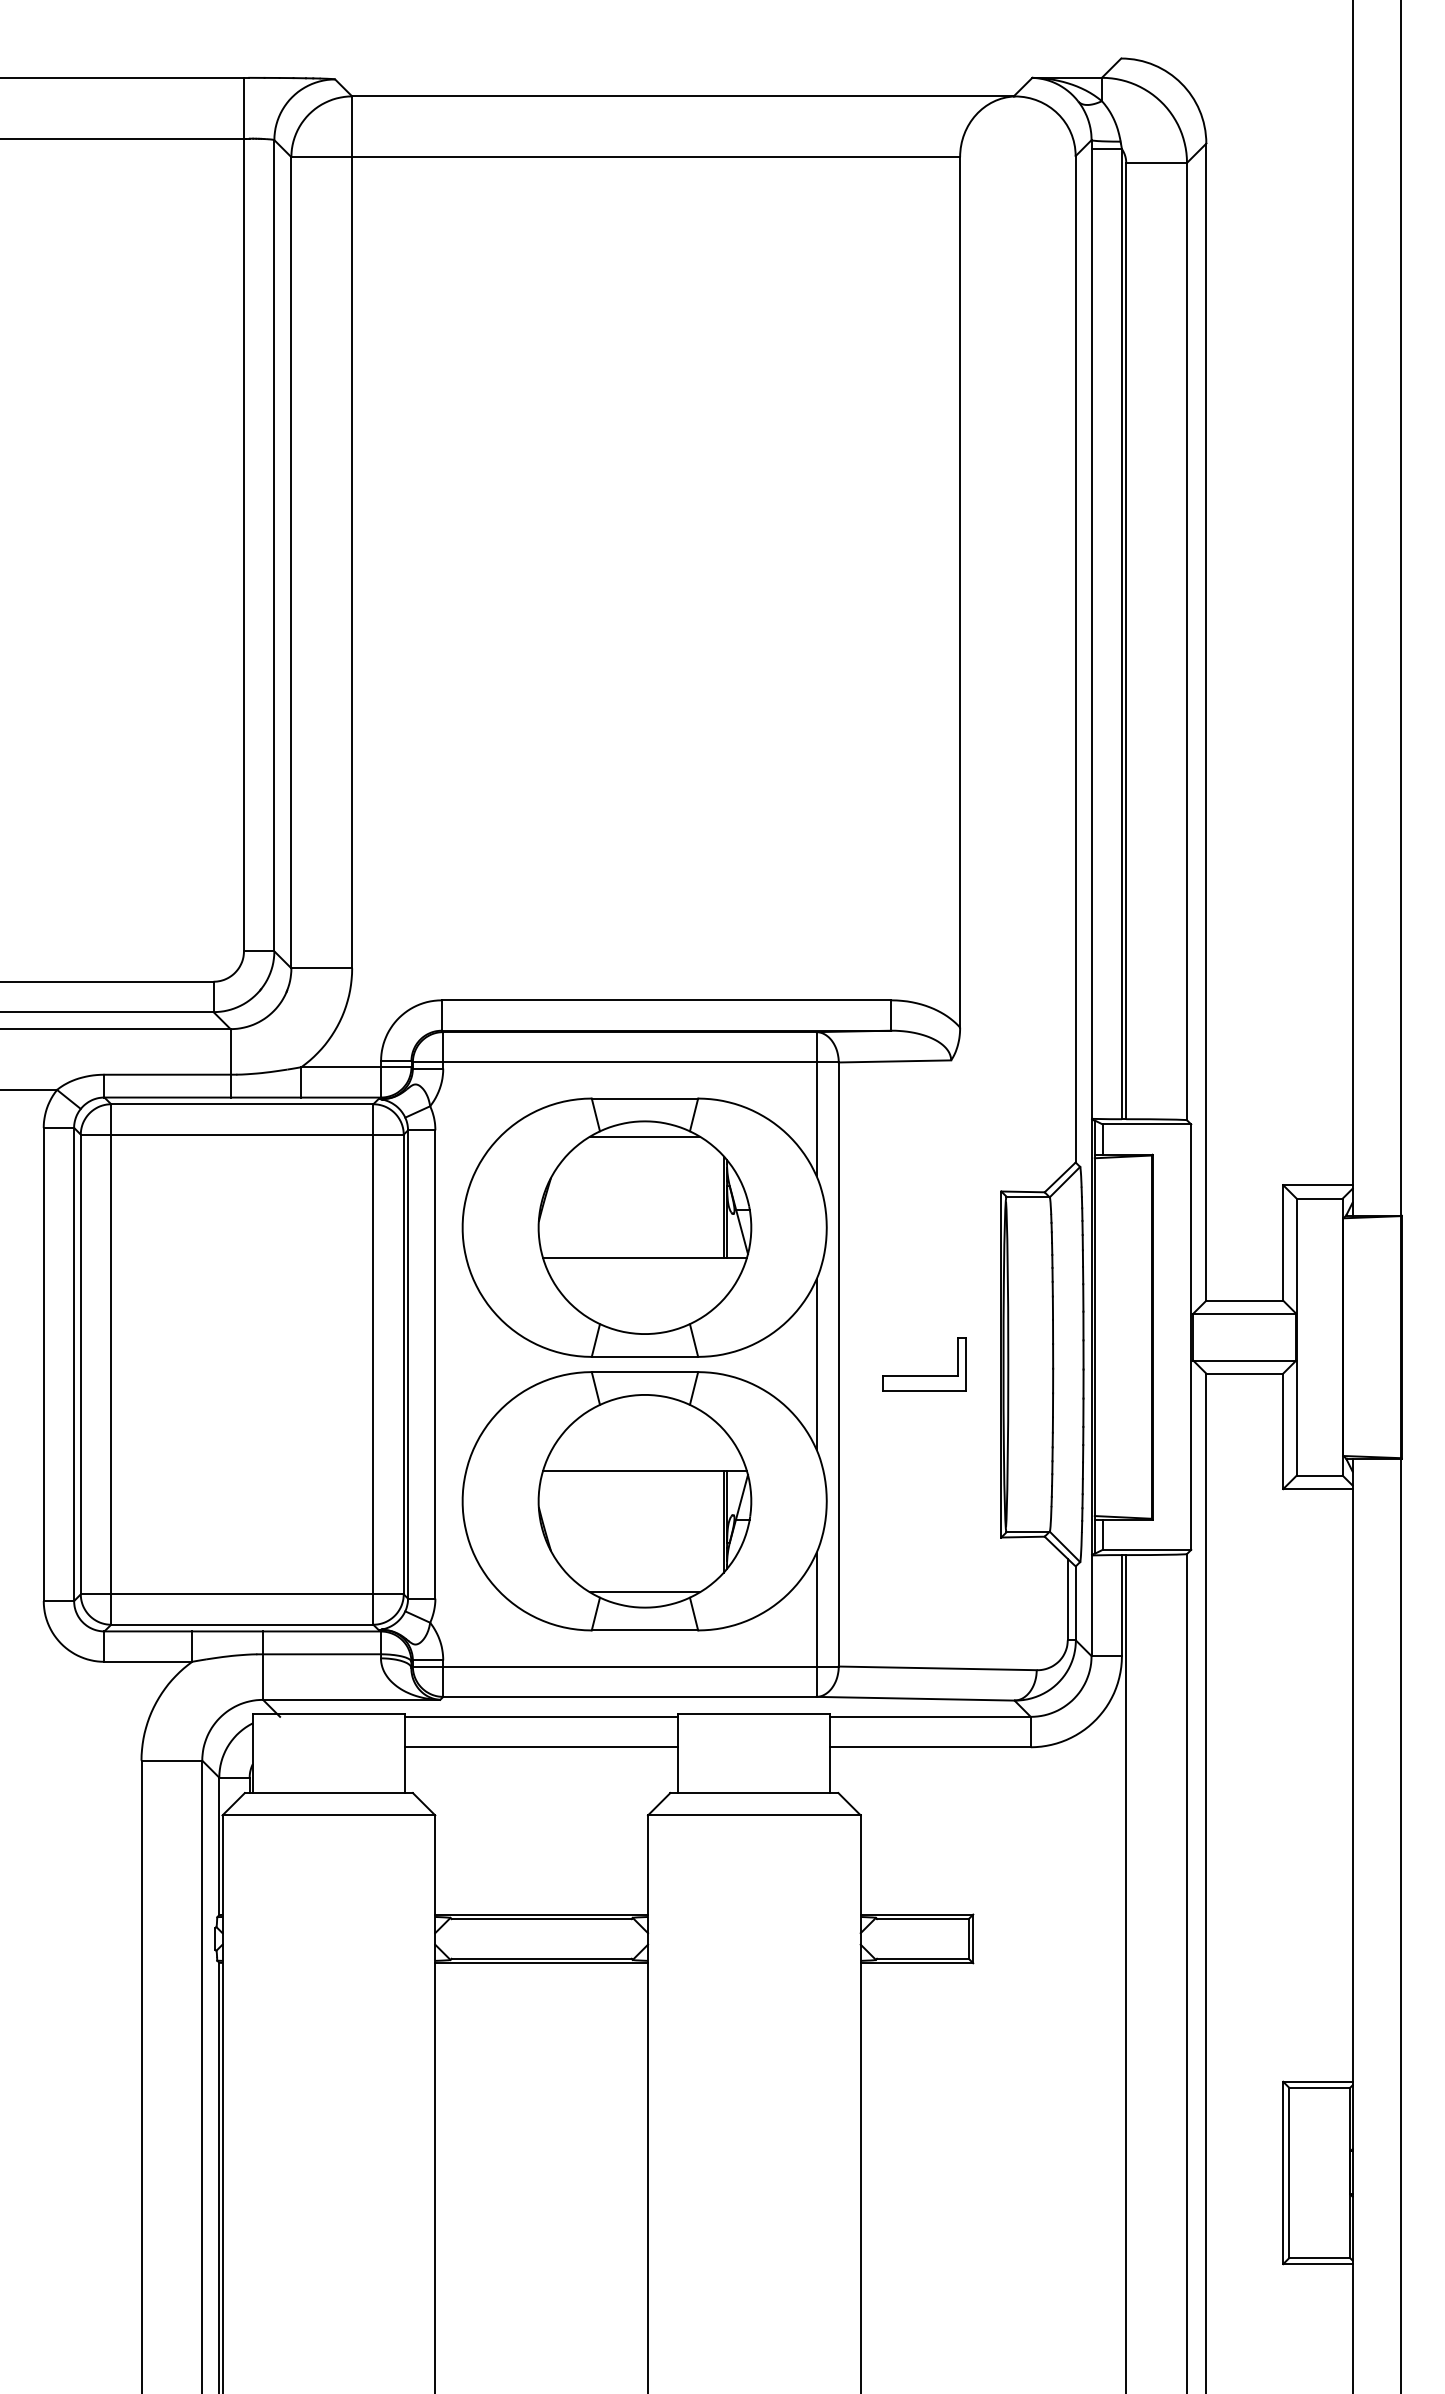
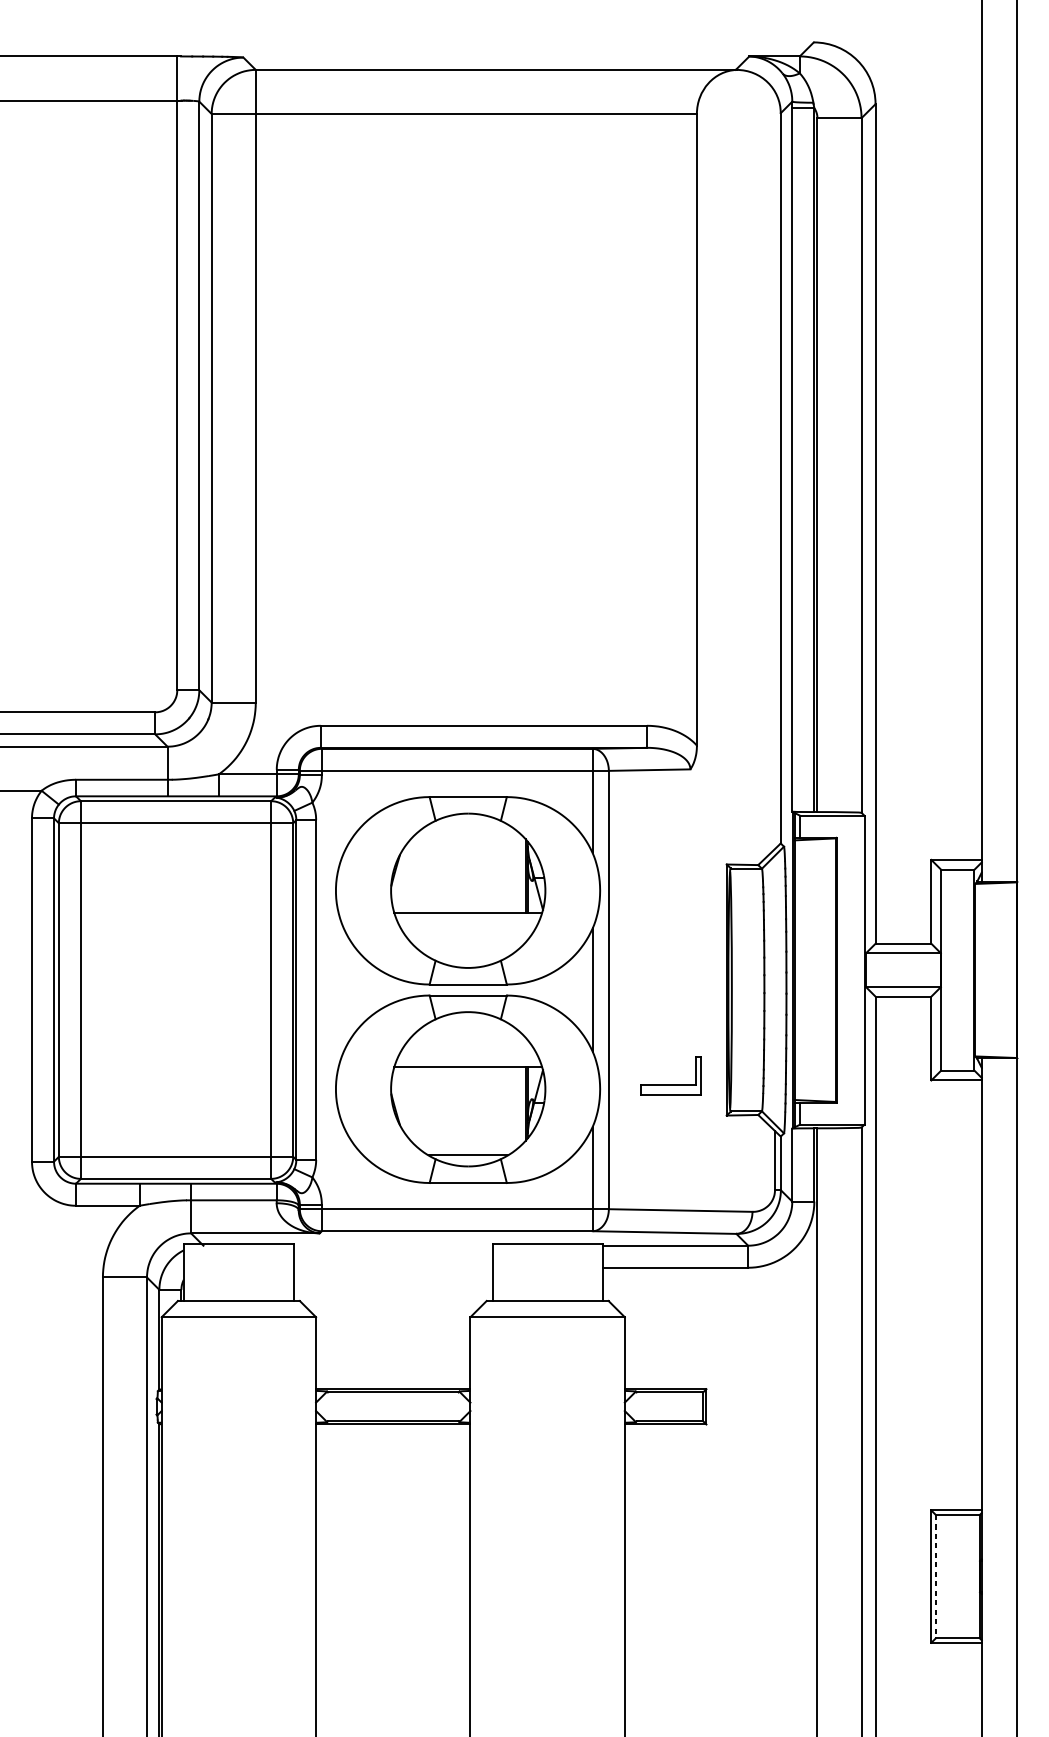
line: (644, 1136) -> (467, 824), removed
part: (924, 1375) -> (671, 1084), moved
line: (541, 1716) -> (393, 1245), removed
line: (541, 1747) -> (393, 1267), removed
line: (1289, 2173) -> (935, 1577), solid -> dashed

